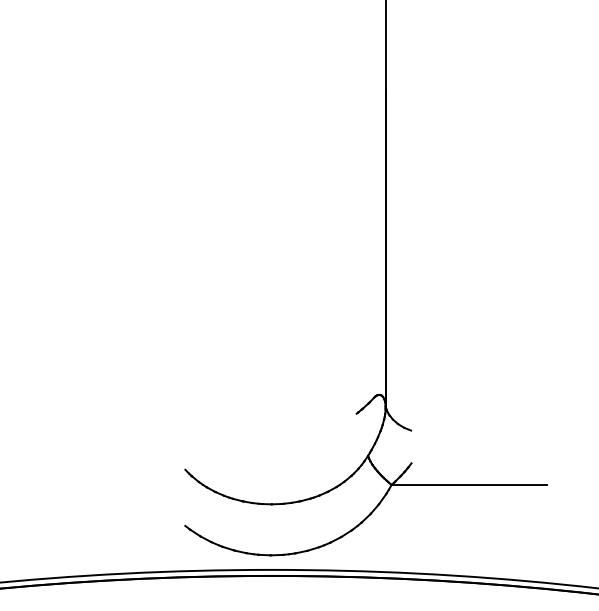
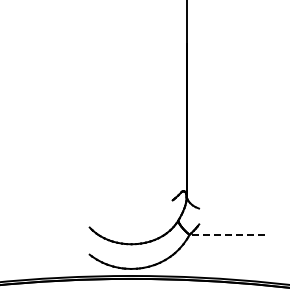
line: (469, 484) -> (227, 234), solid -> dashed

